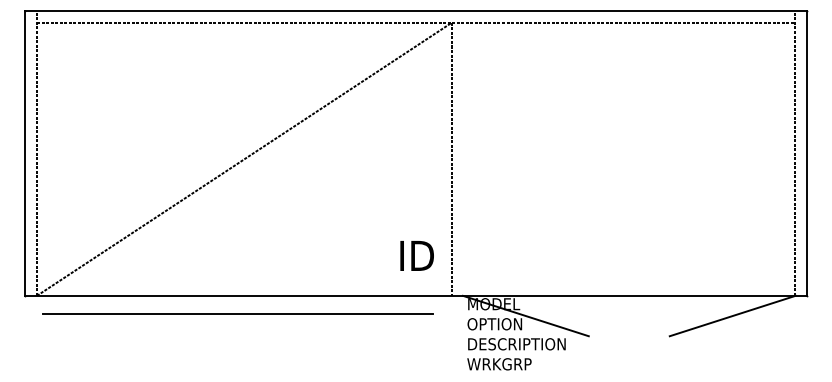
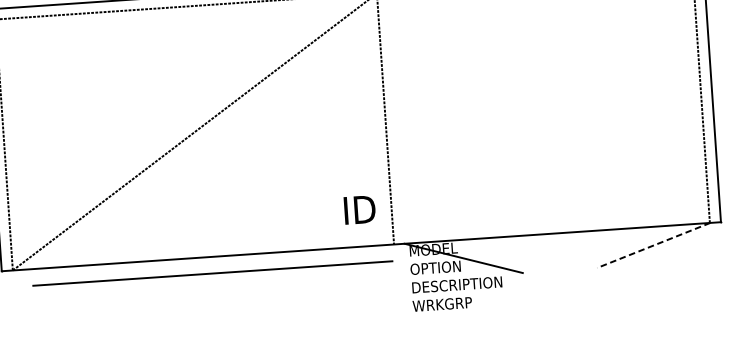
line: (237, 313) -> (212, 273), moved
line: (732, 316) -> (653, 245), solid -> dashed

